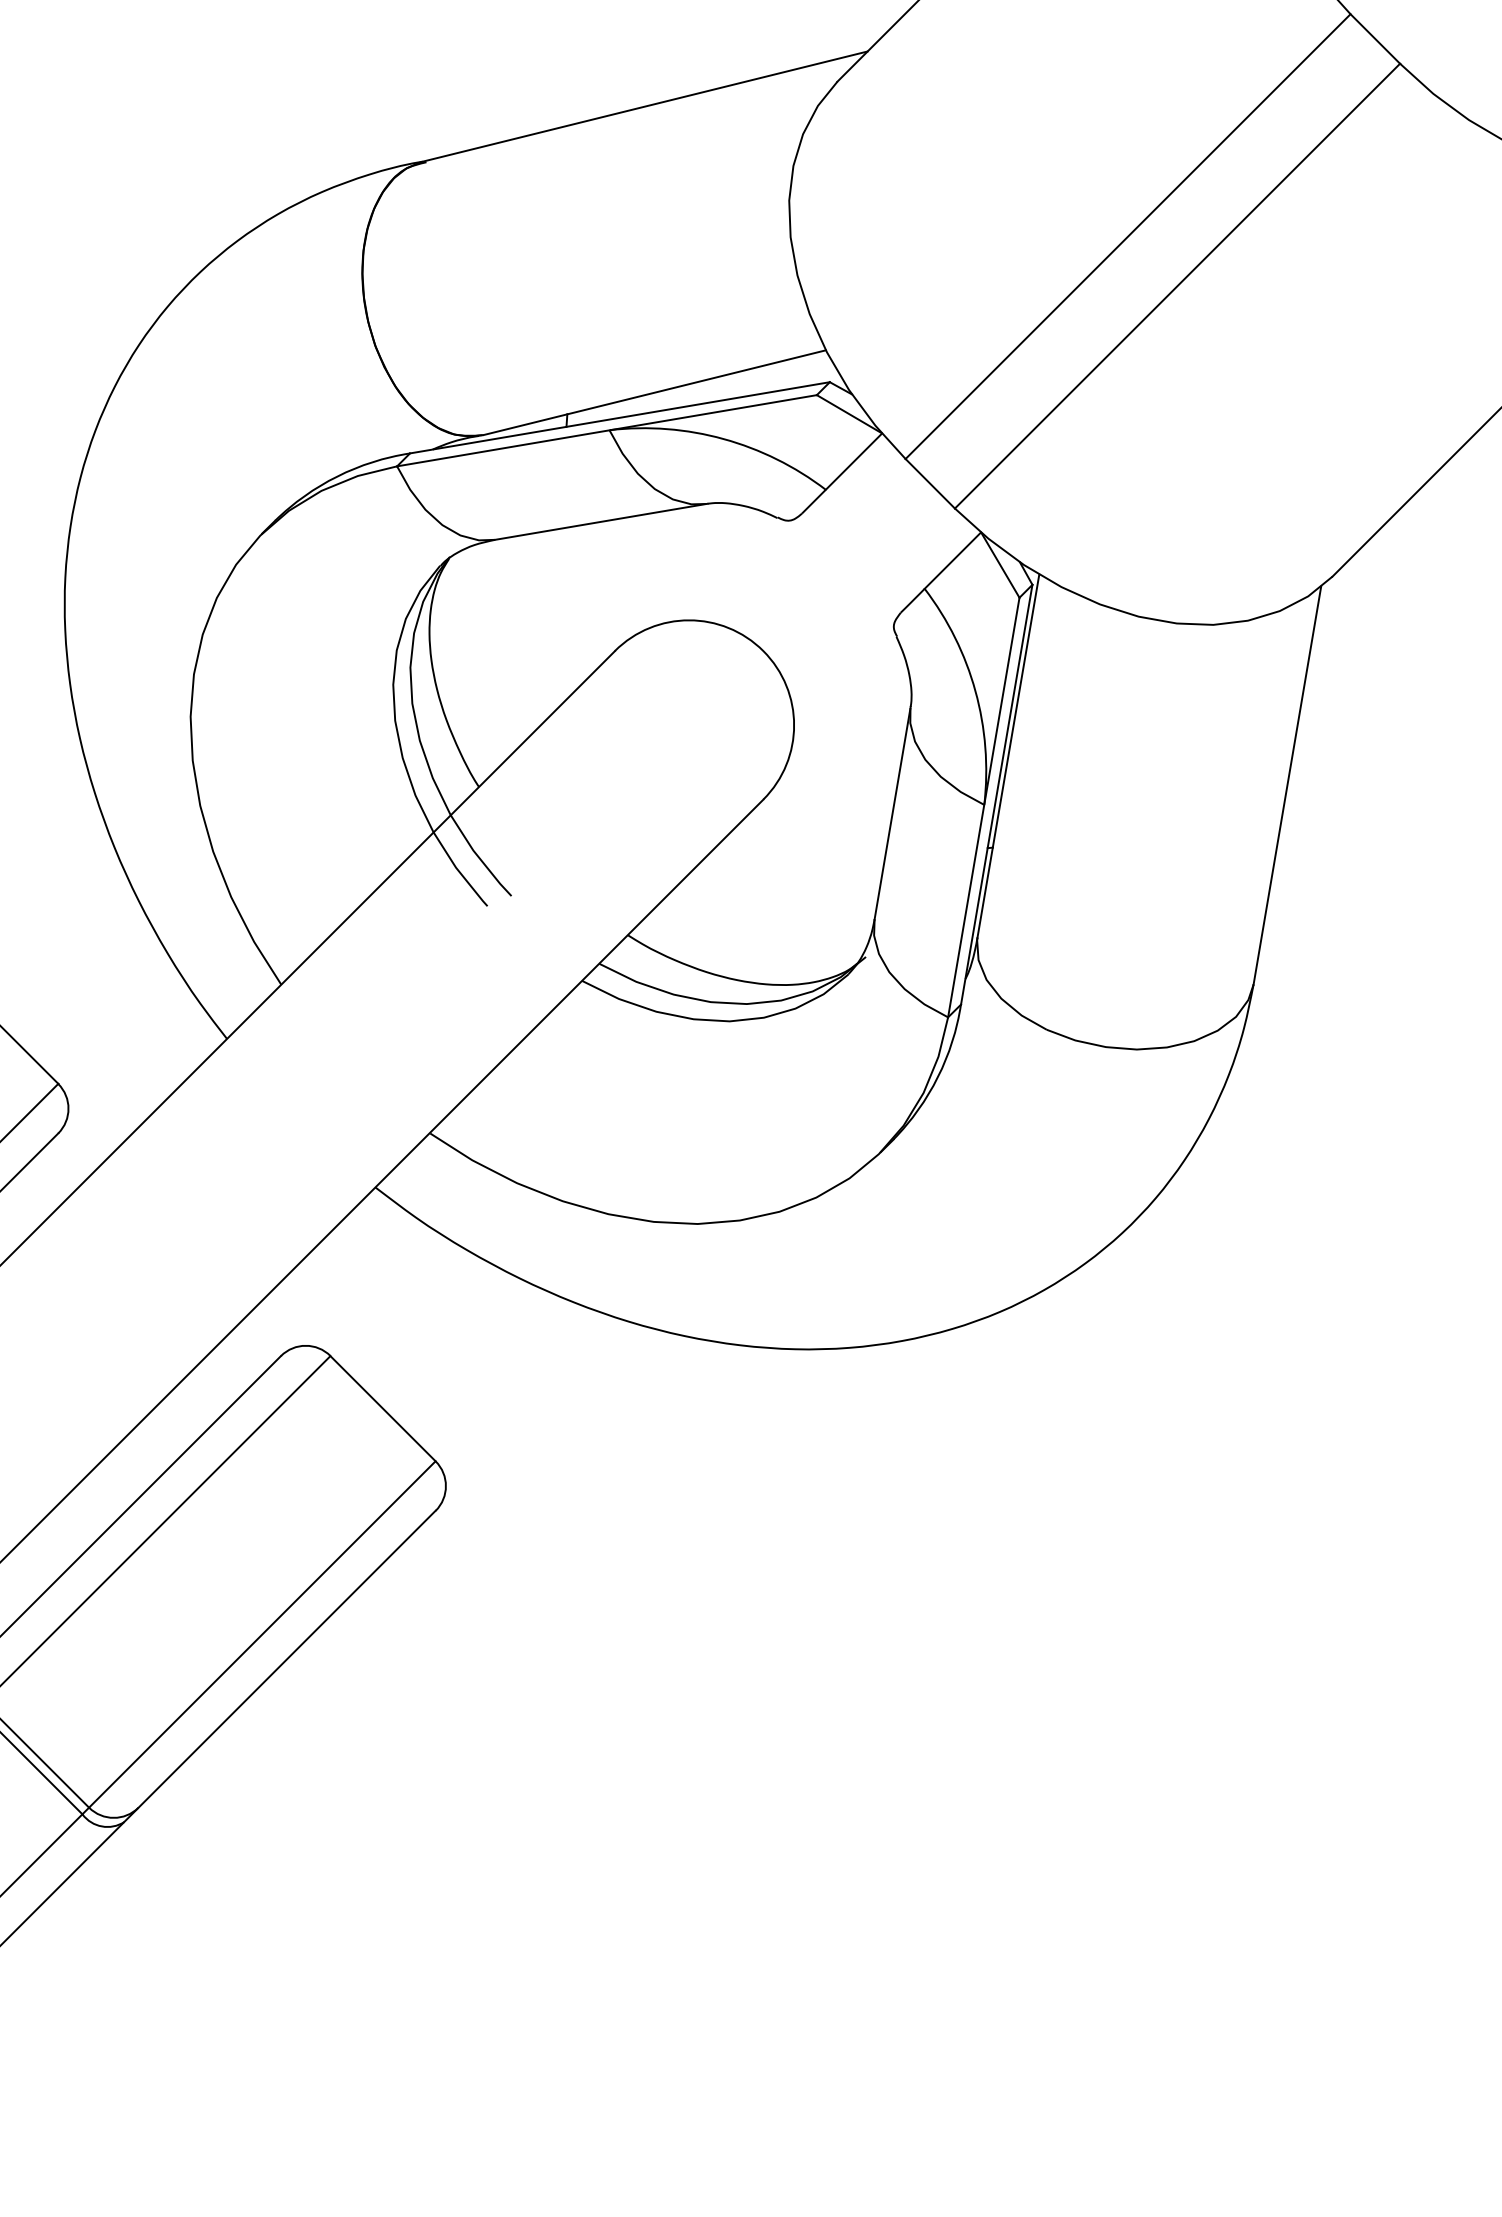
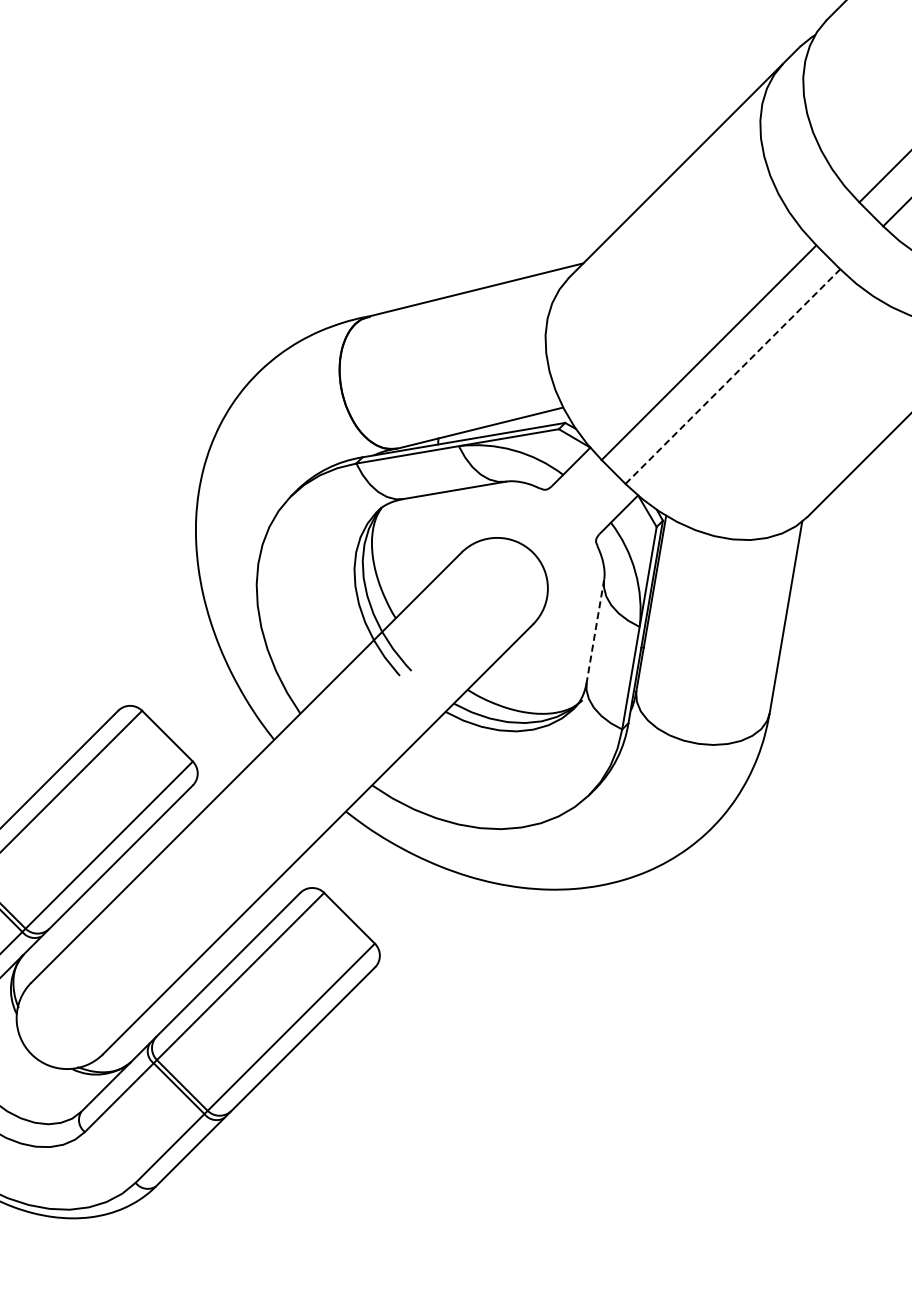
line: (1176, 285) -> (732, 376), solid -> dashed
line: (892, 812) -> (595, 630), solid -> dashed

